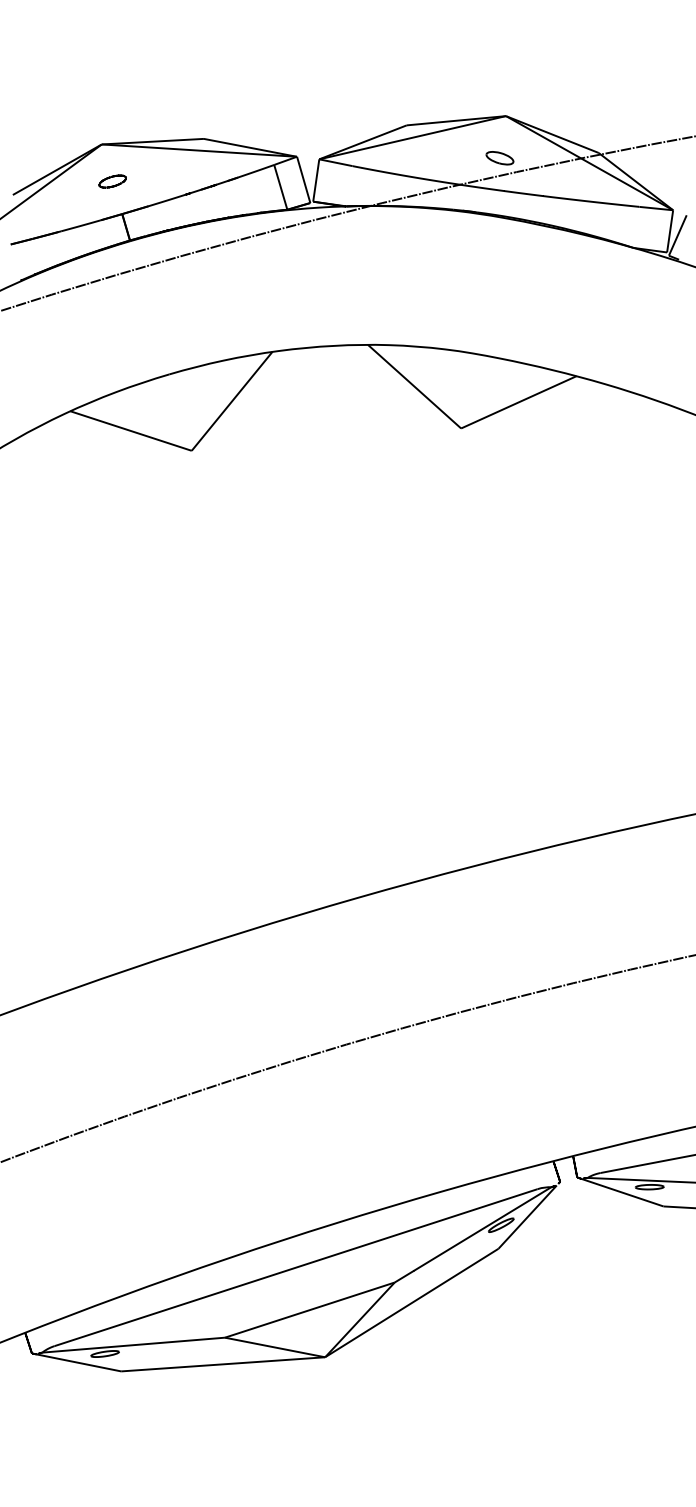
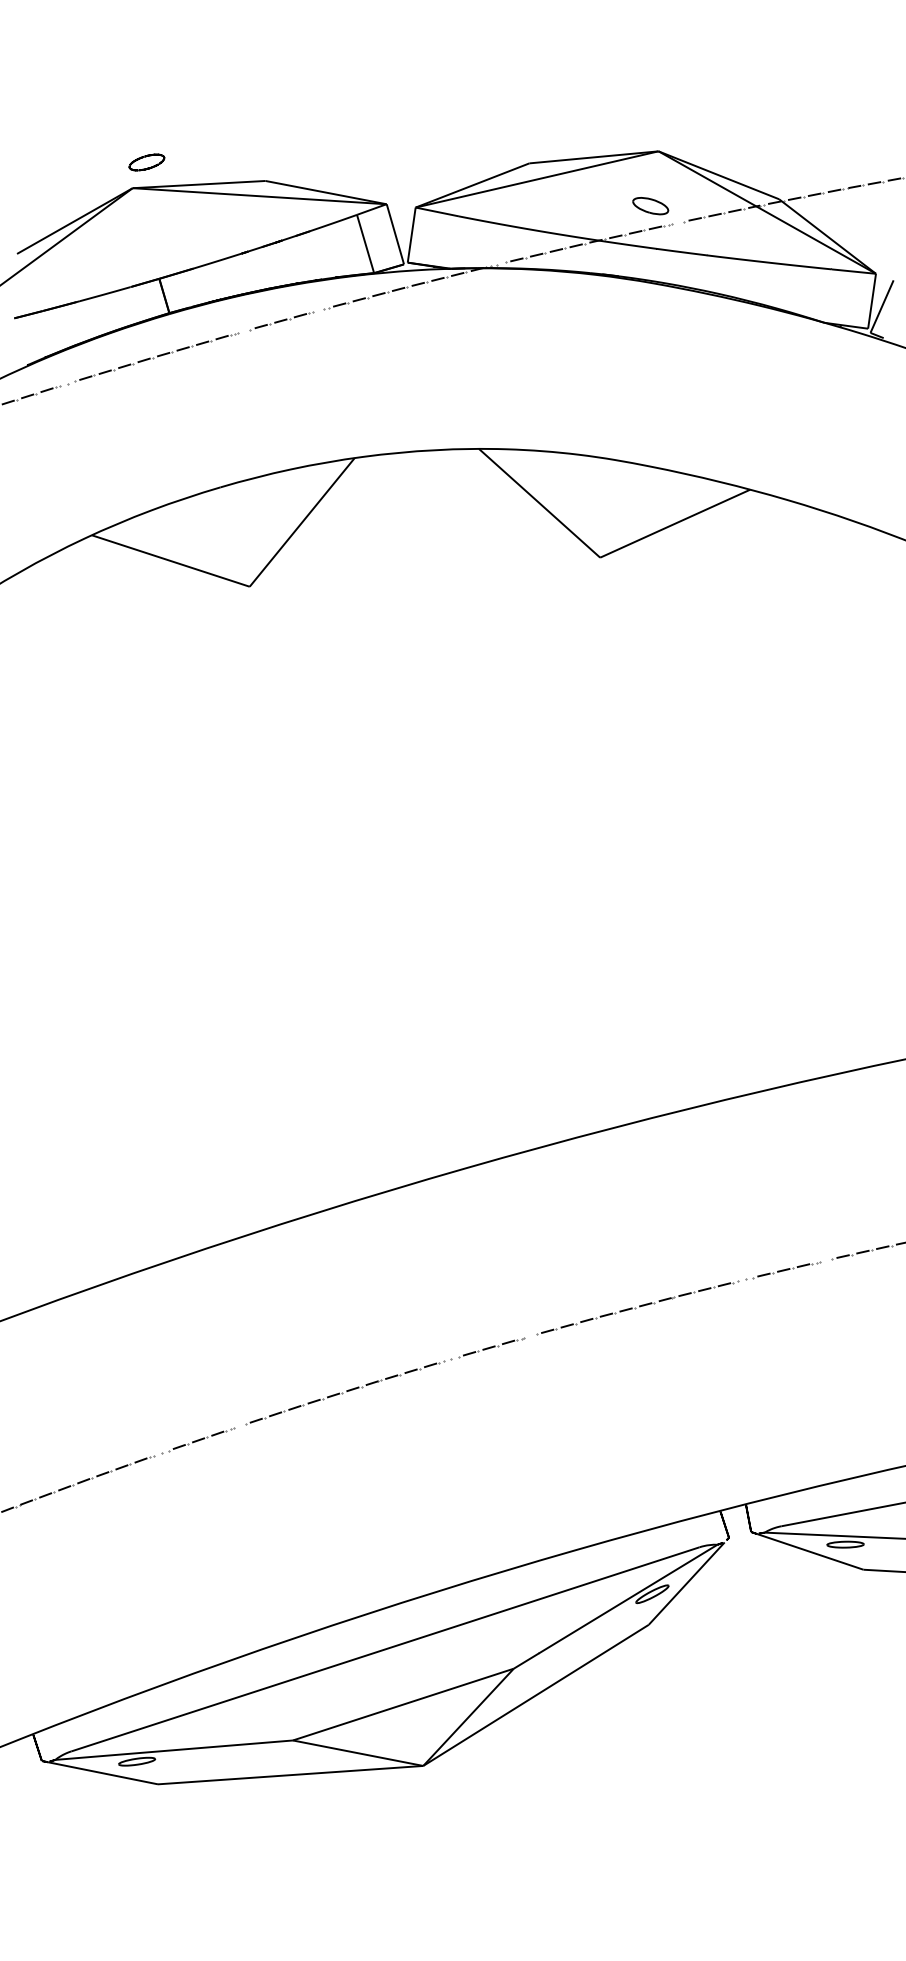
part: (112, 181) -> (146, 162), moved

